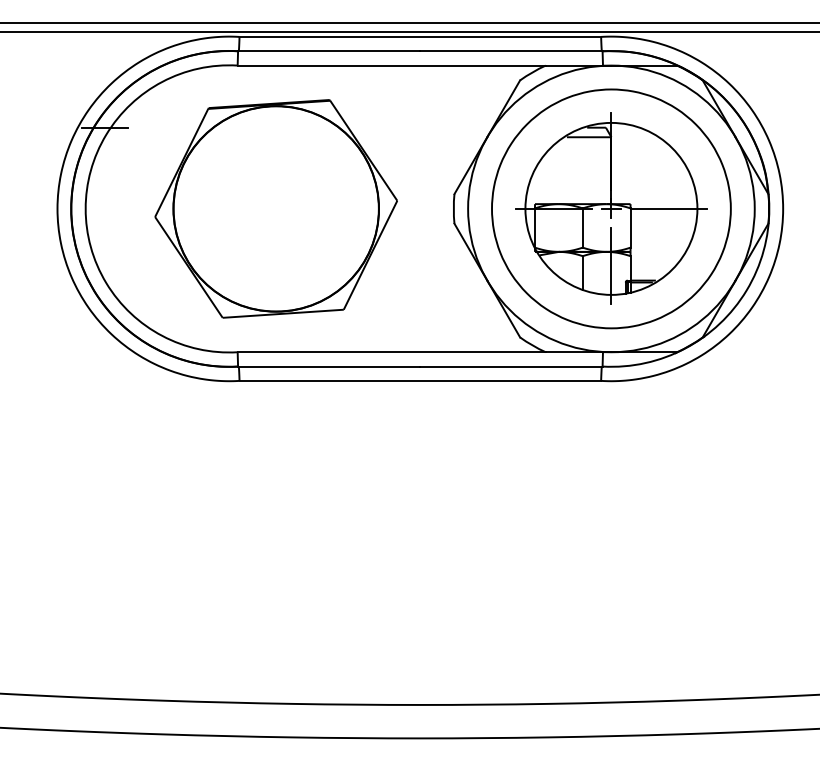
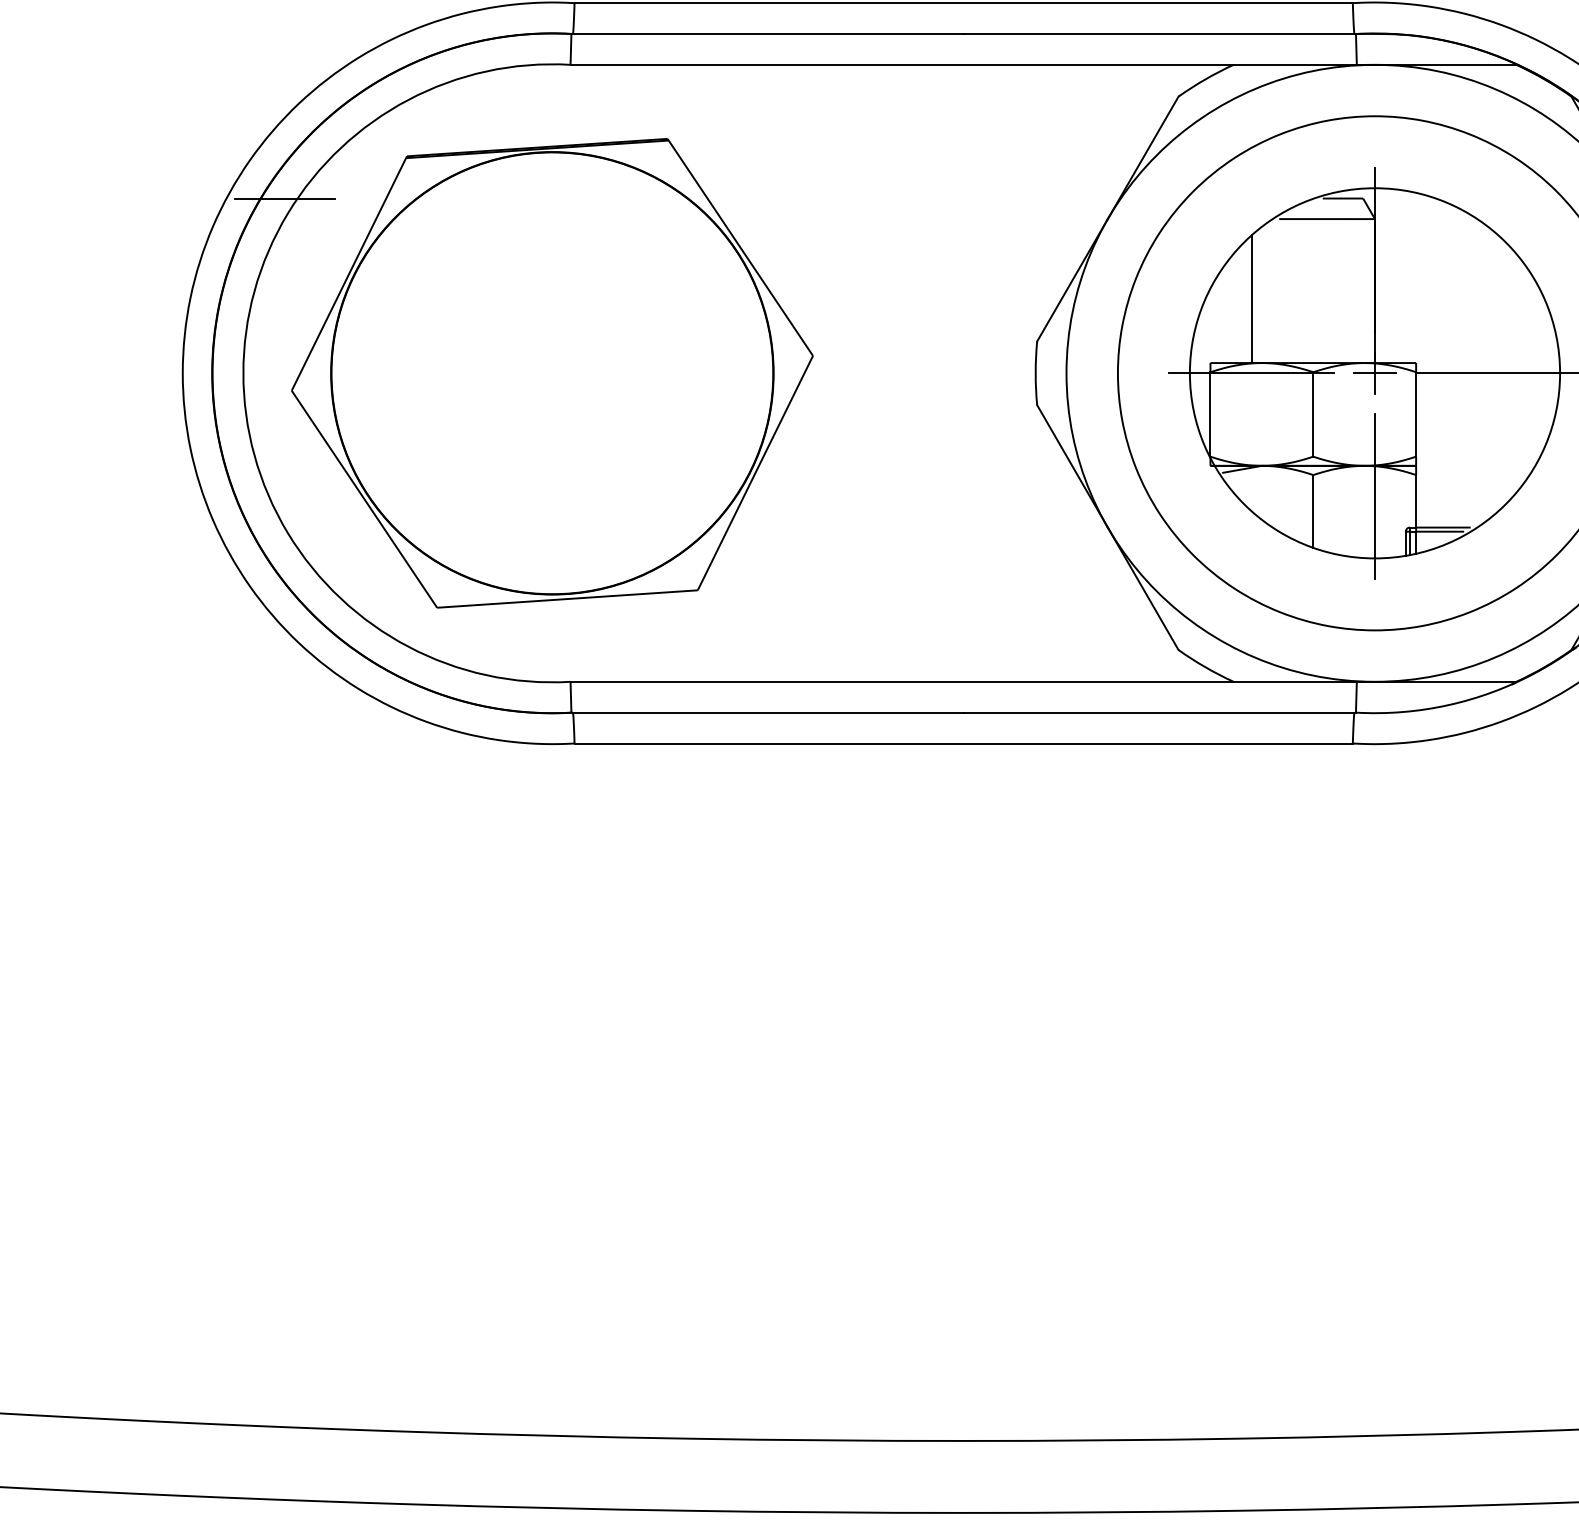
line: (554, 174) -> (1252, 299), added
part: (275, 208) -> (550, 372), moved

